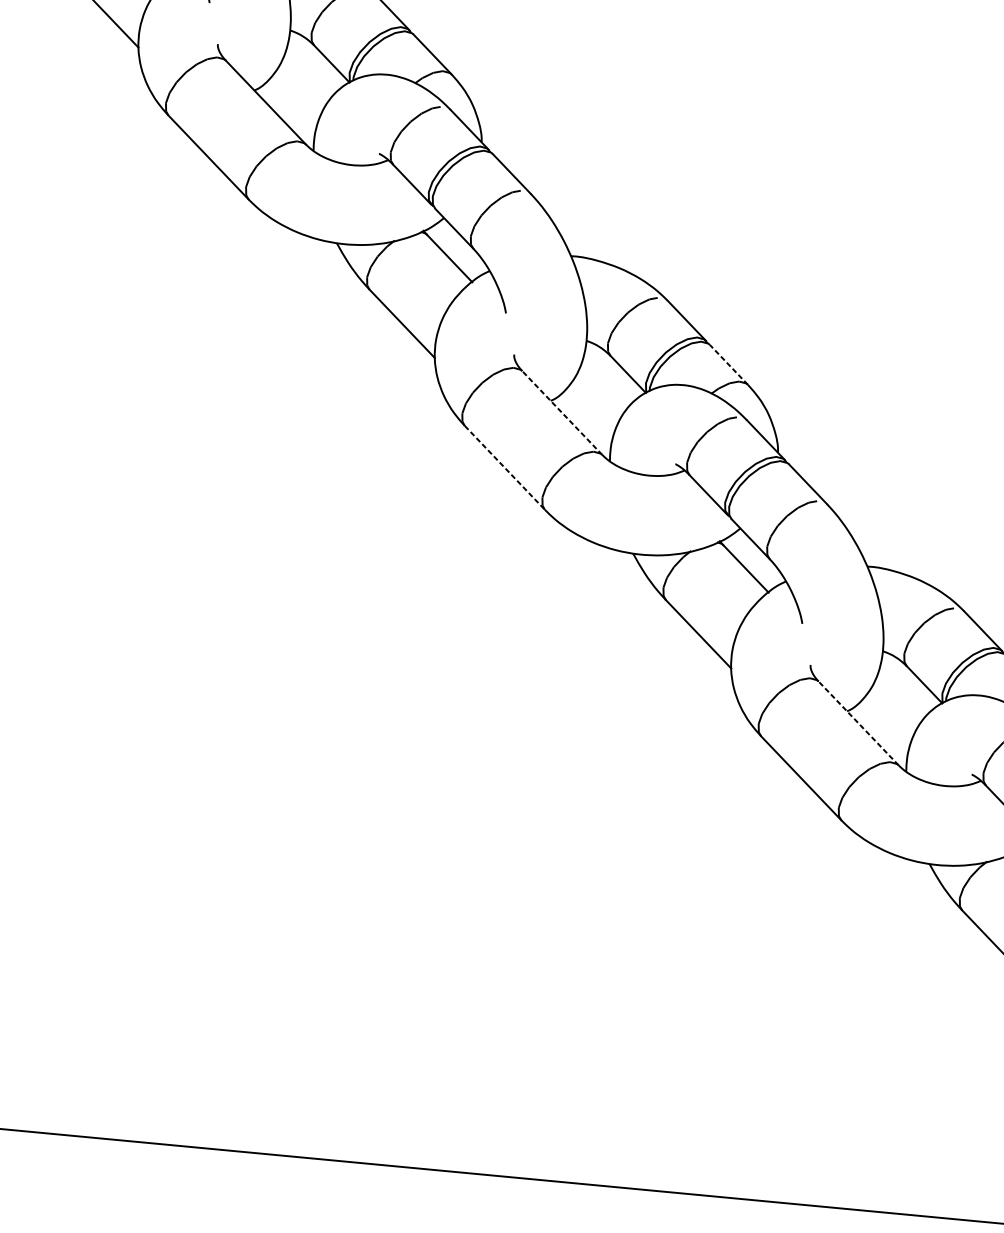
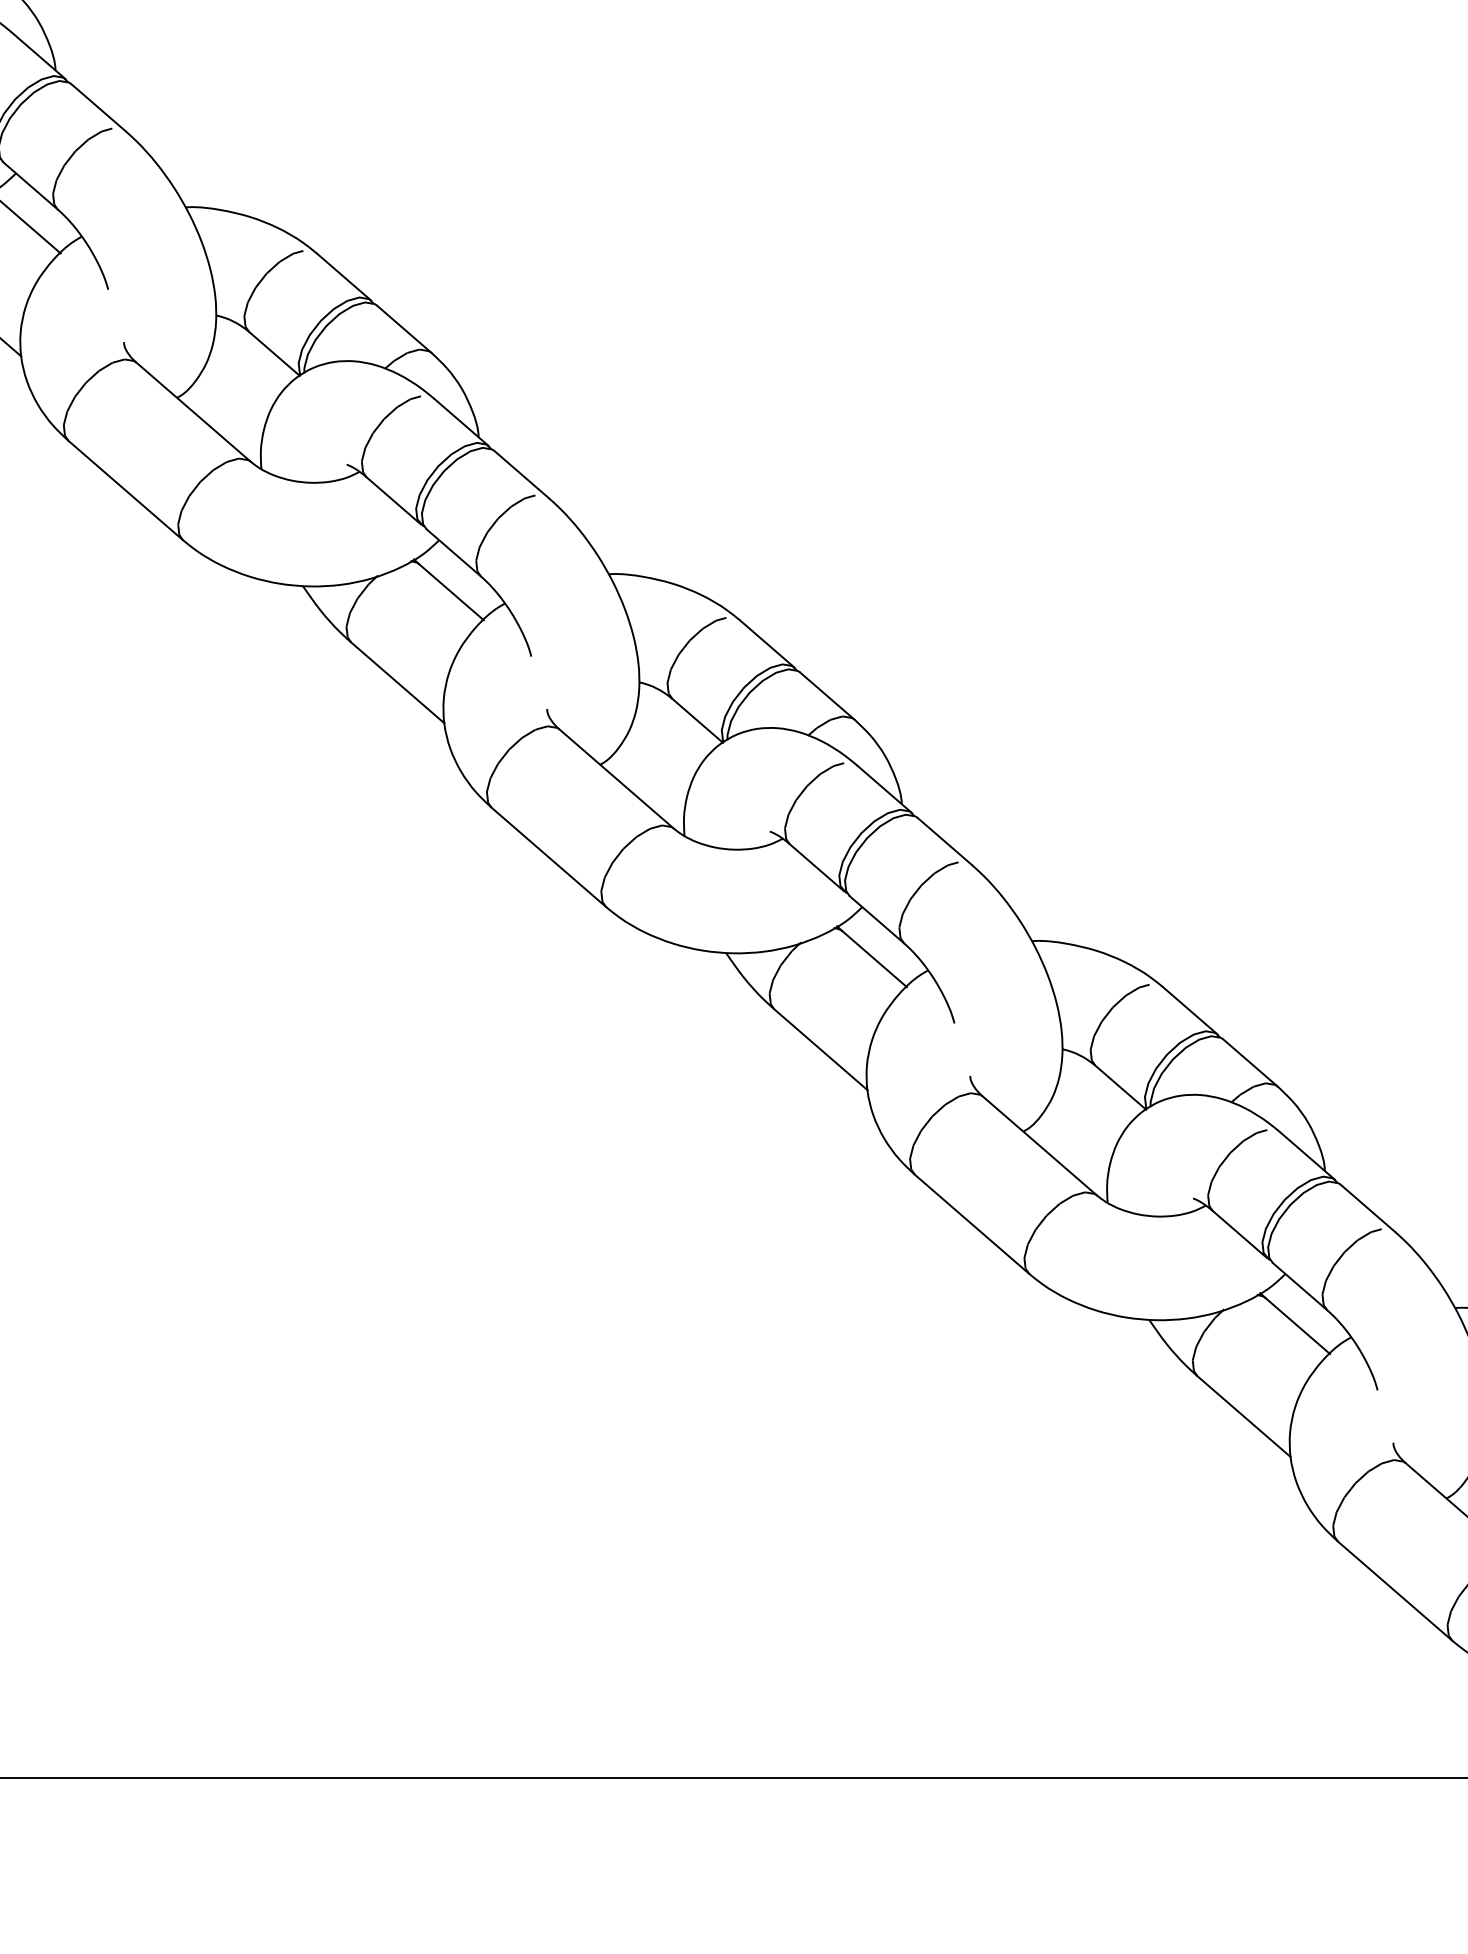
line: (729, 365) -> (827, 696), dashed -> solid
line: (562, 413) -> (616, 779), dashed -> solid
line: (504, 467) -> (548, 857), dashed -> solid
line: (858, 723) -> (1039, 1145), dashed -> solid

